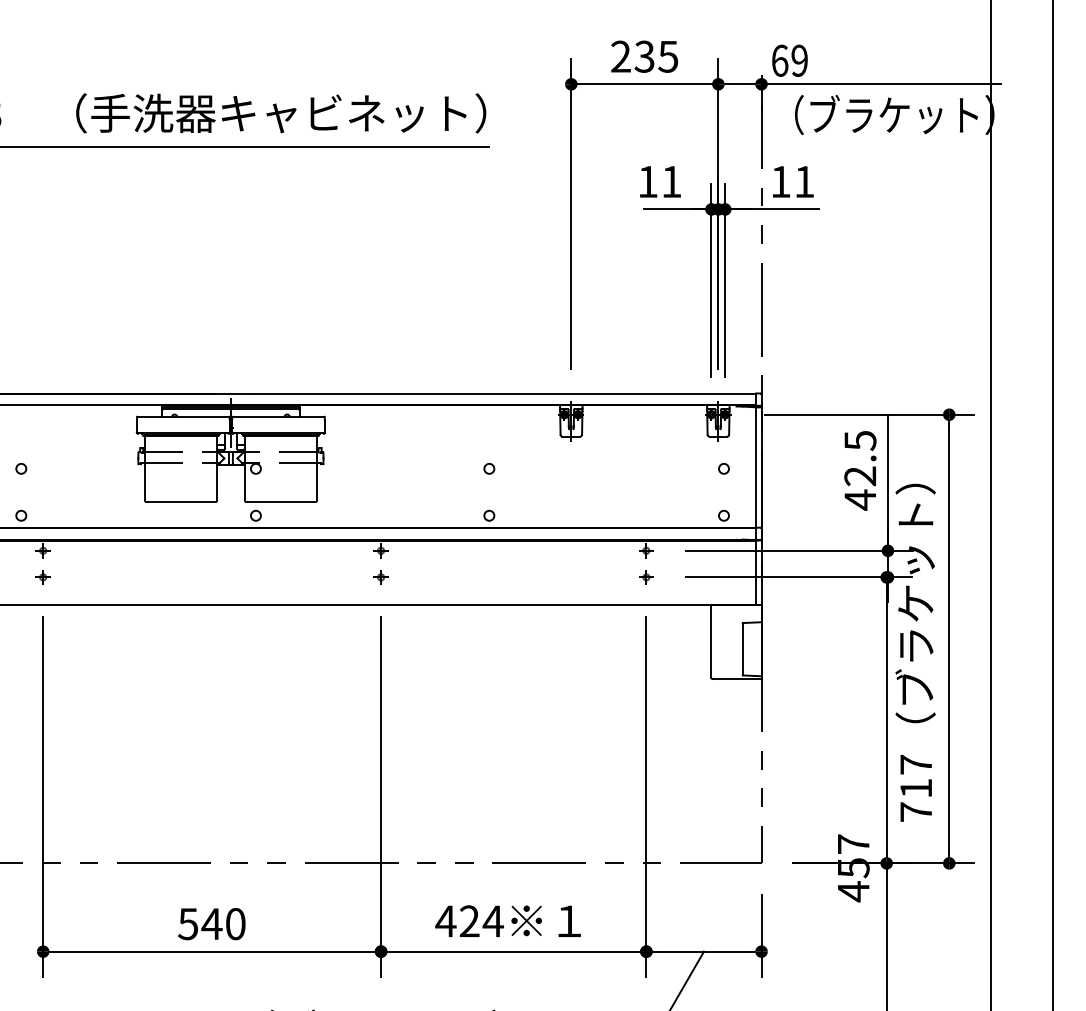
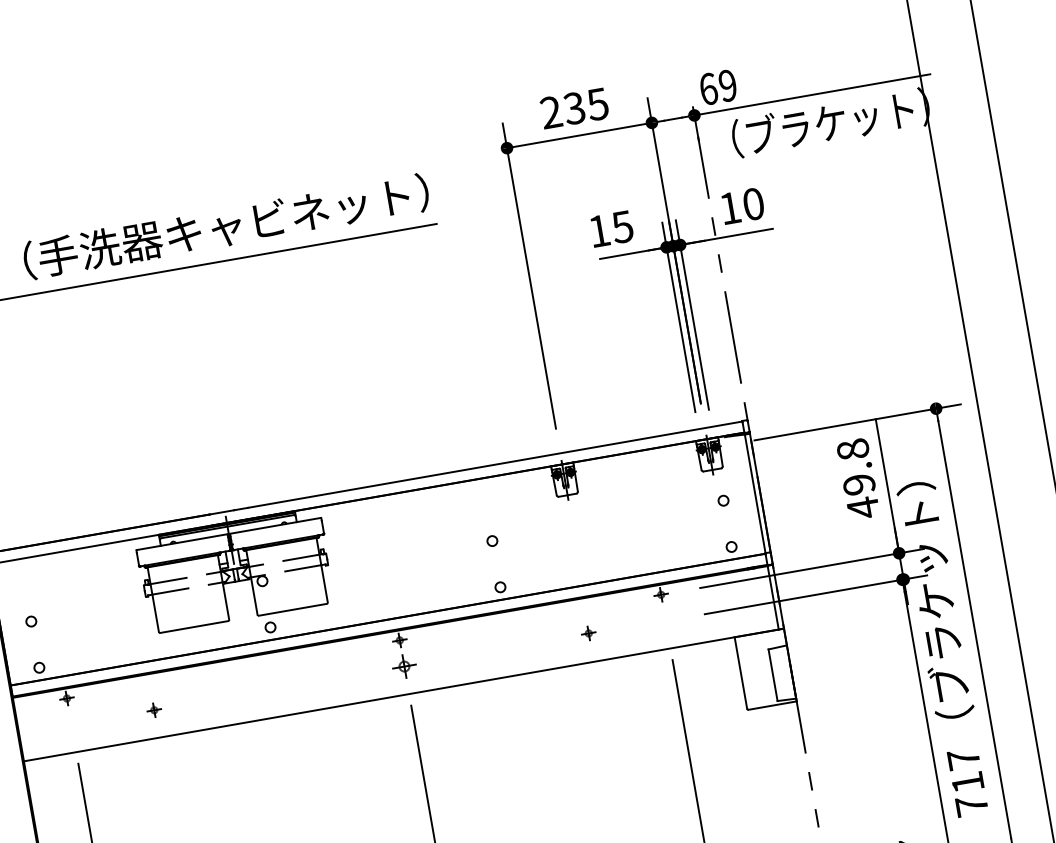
text: (804, 181) -> (753, 203), 11 -> 10
text: (671, 182) -> (622, 227), 11 -> 15
text: (860, 458) -> (856, 467), 42.5 -> 49.8
part: (42, 577) -> (153, 710), moved
part: (380, 577) -> (403, 666), size x1.6
part: (646, 577) -> (588, 633), moved

